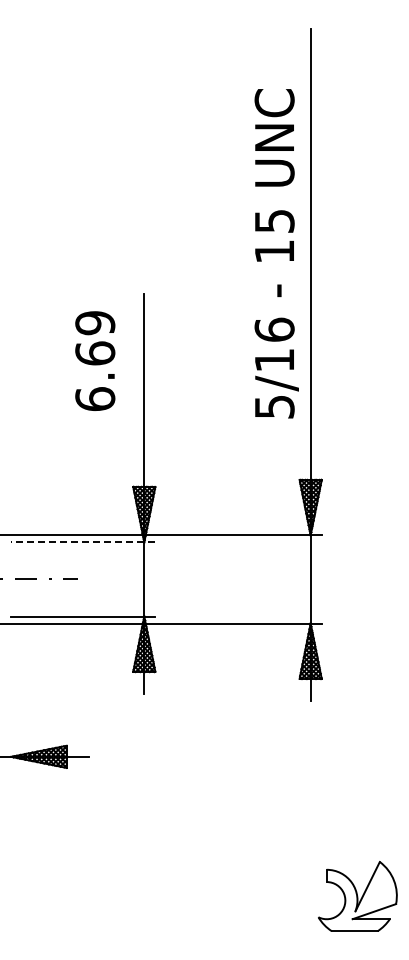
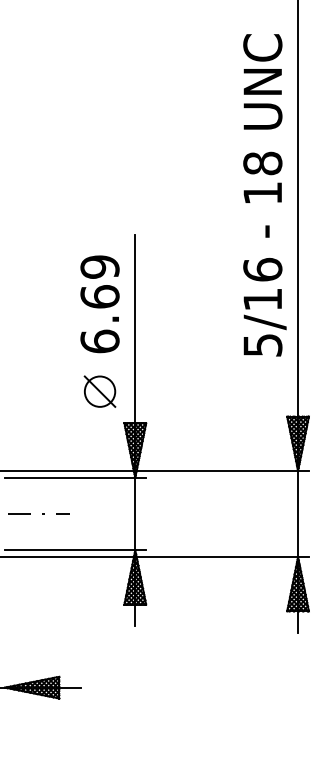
text: (274, 221) -> (262, 163), 15 -> 18
text: (95, 360) -> (100, 303), moved
part: (107, 453) -> (99, 390), added
line: (82, 542) -> (74, 477), dashed -> solid

